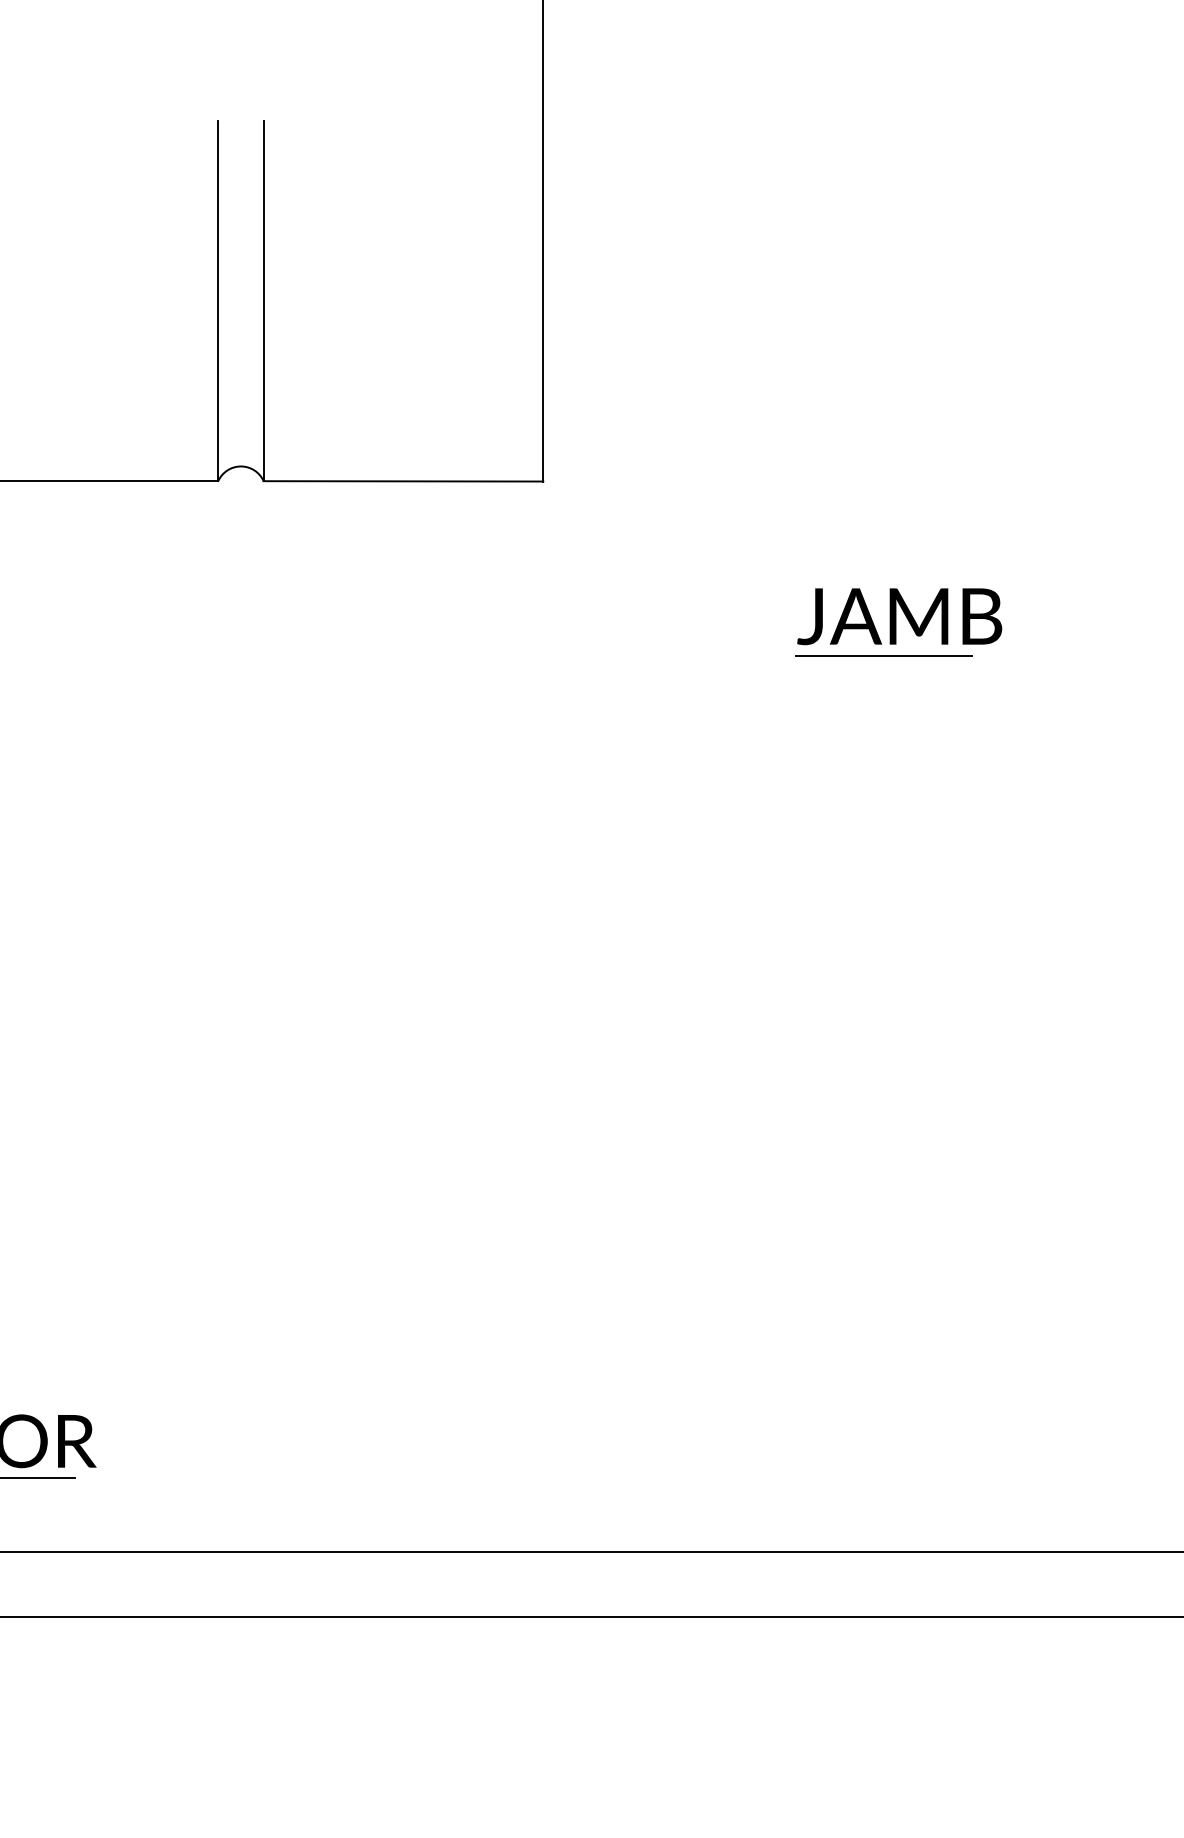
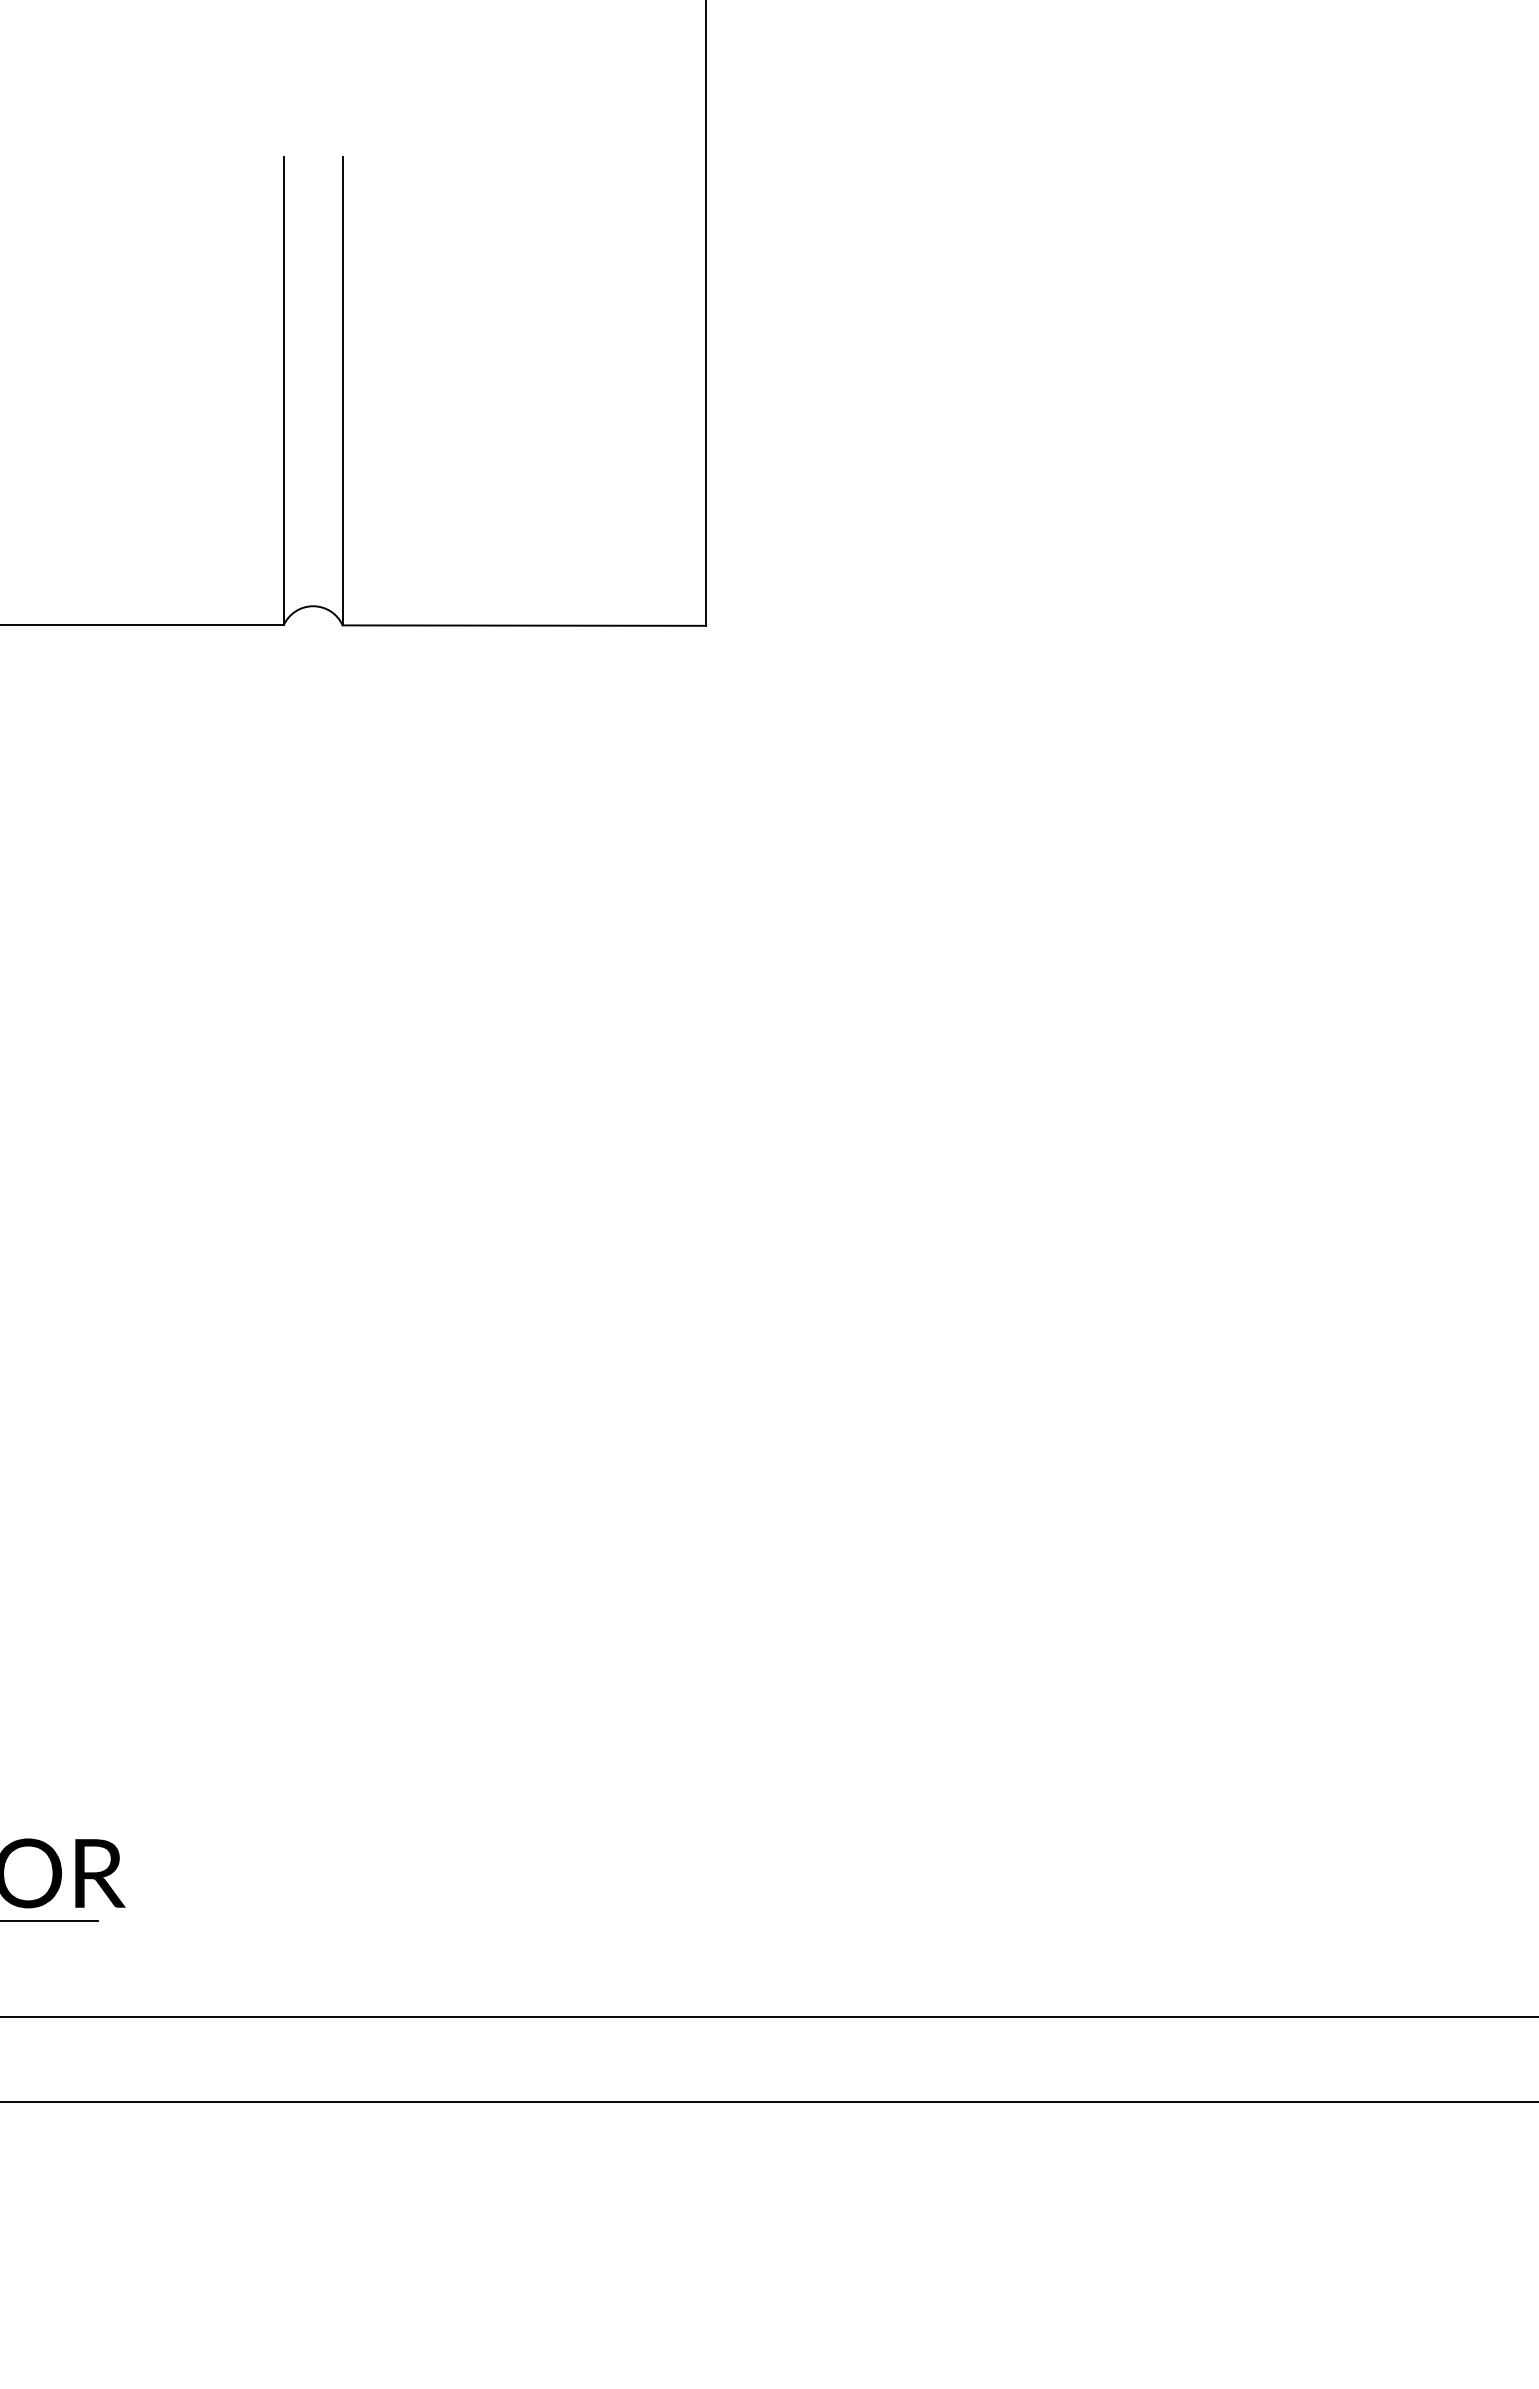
part: (898, 622) -> (1168, 808), removed

